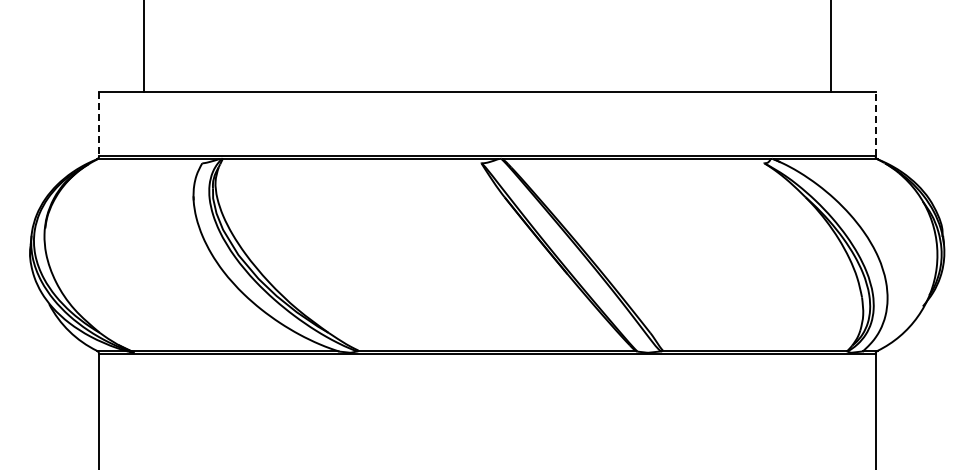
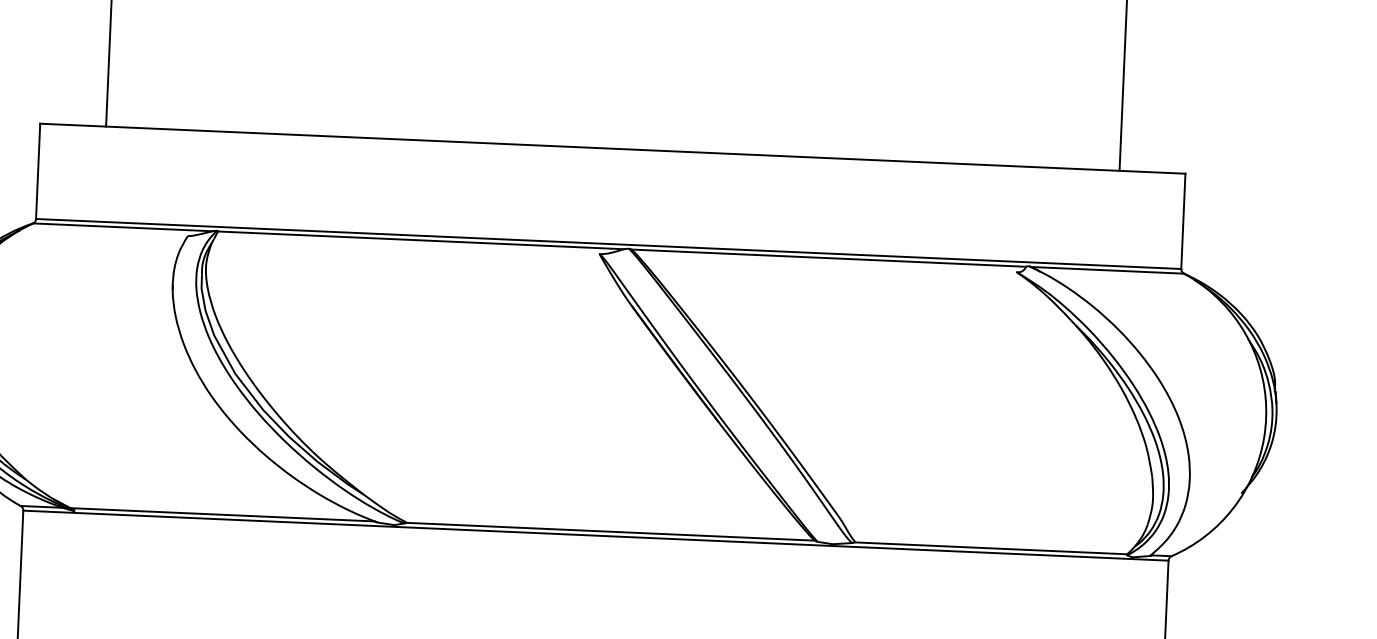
line: (875, 123) -> (1183, 220), dashed -> solid
line: (99, 124) -> (38, 172), dashed -> solid

